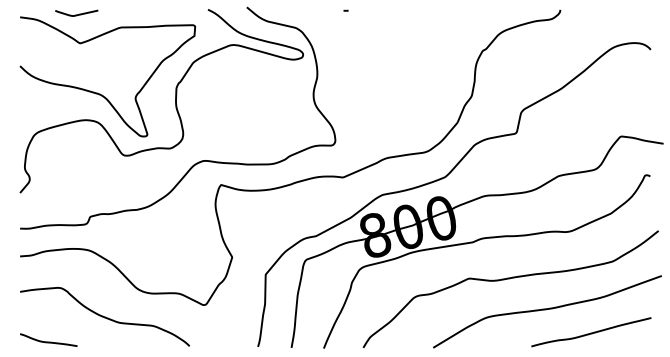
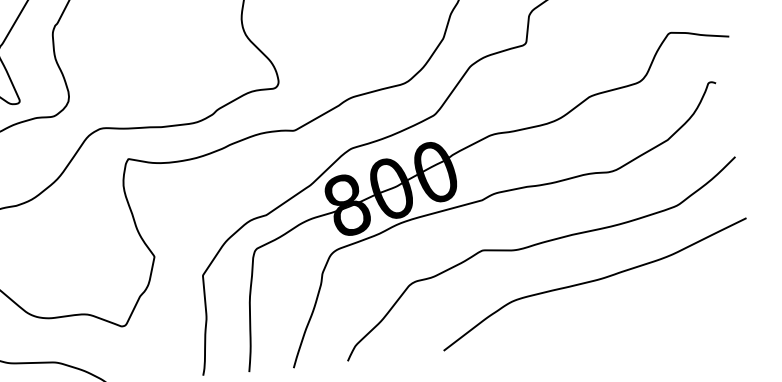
curve: (591, 332) -> (658, 306), removed

